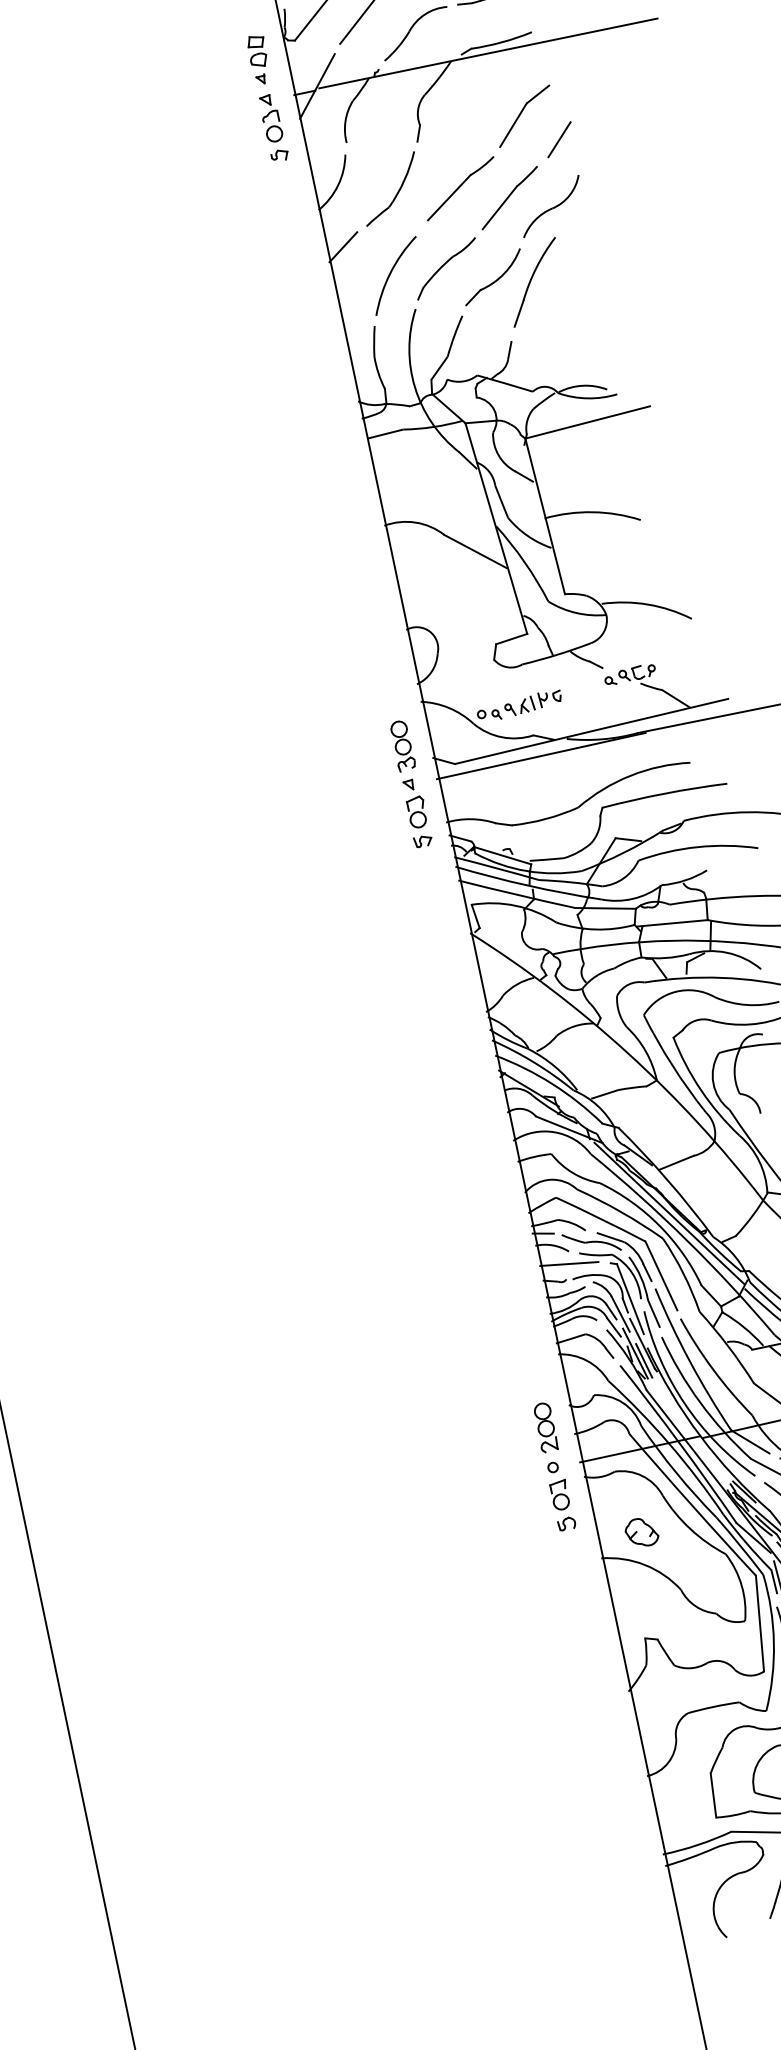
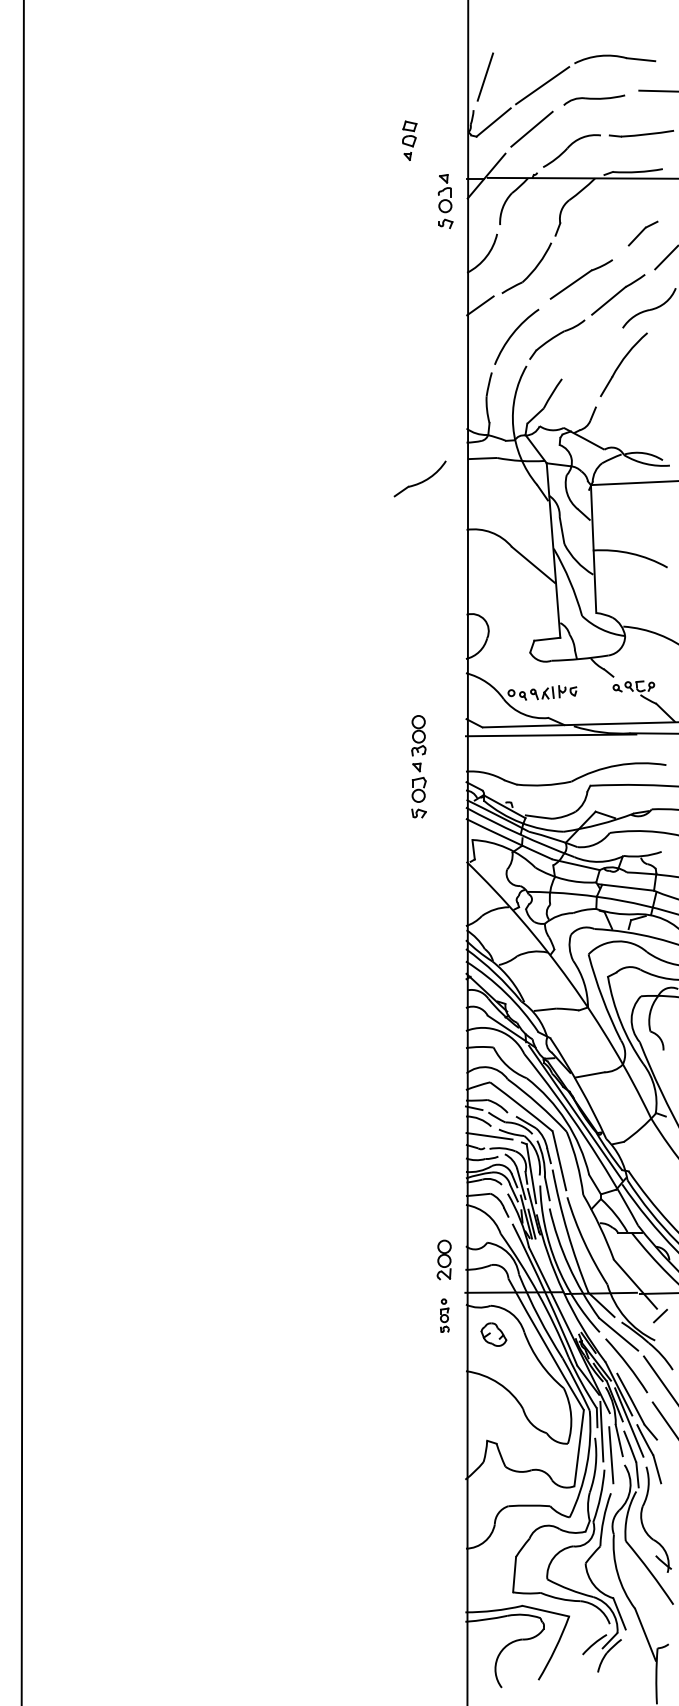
part: (259, 59) -> (409, 140), moved
part: (524, 116) -> (643, 233), size x0.6
part: (492, 276) -> (419, 478), moved
part: (410, 783) -> (418, 766), moved
part: (560, 1495) -> (444, 1315), size x0.6
part: (641, 1532) -> (493, 1334), moved

